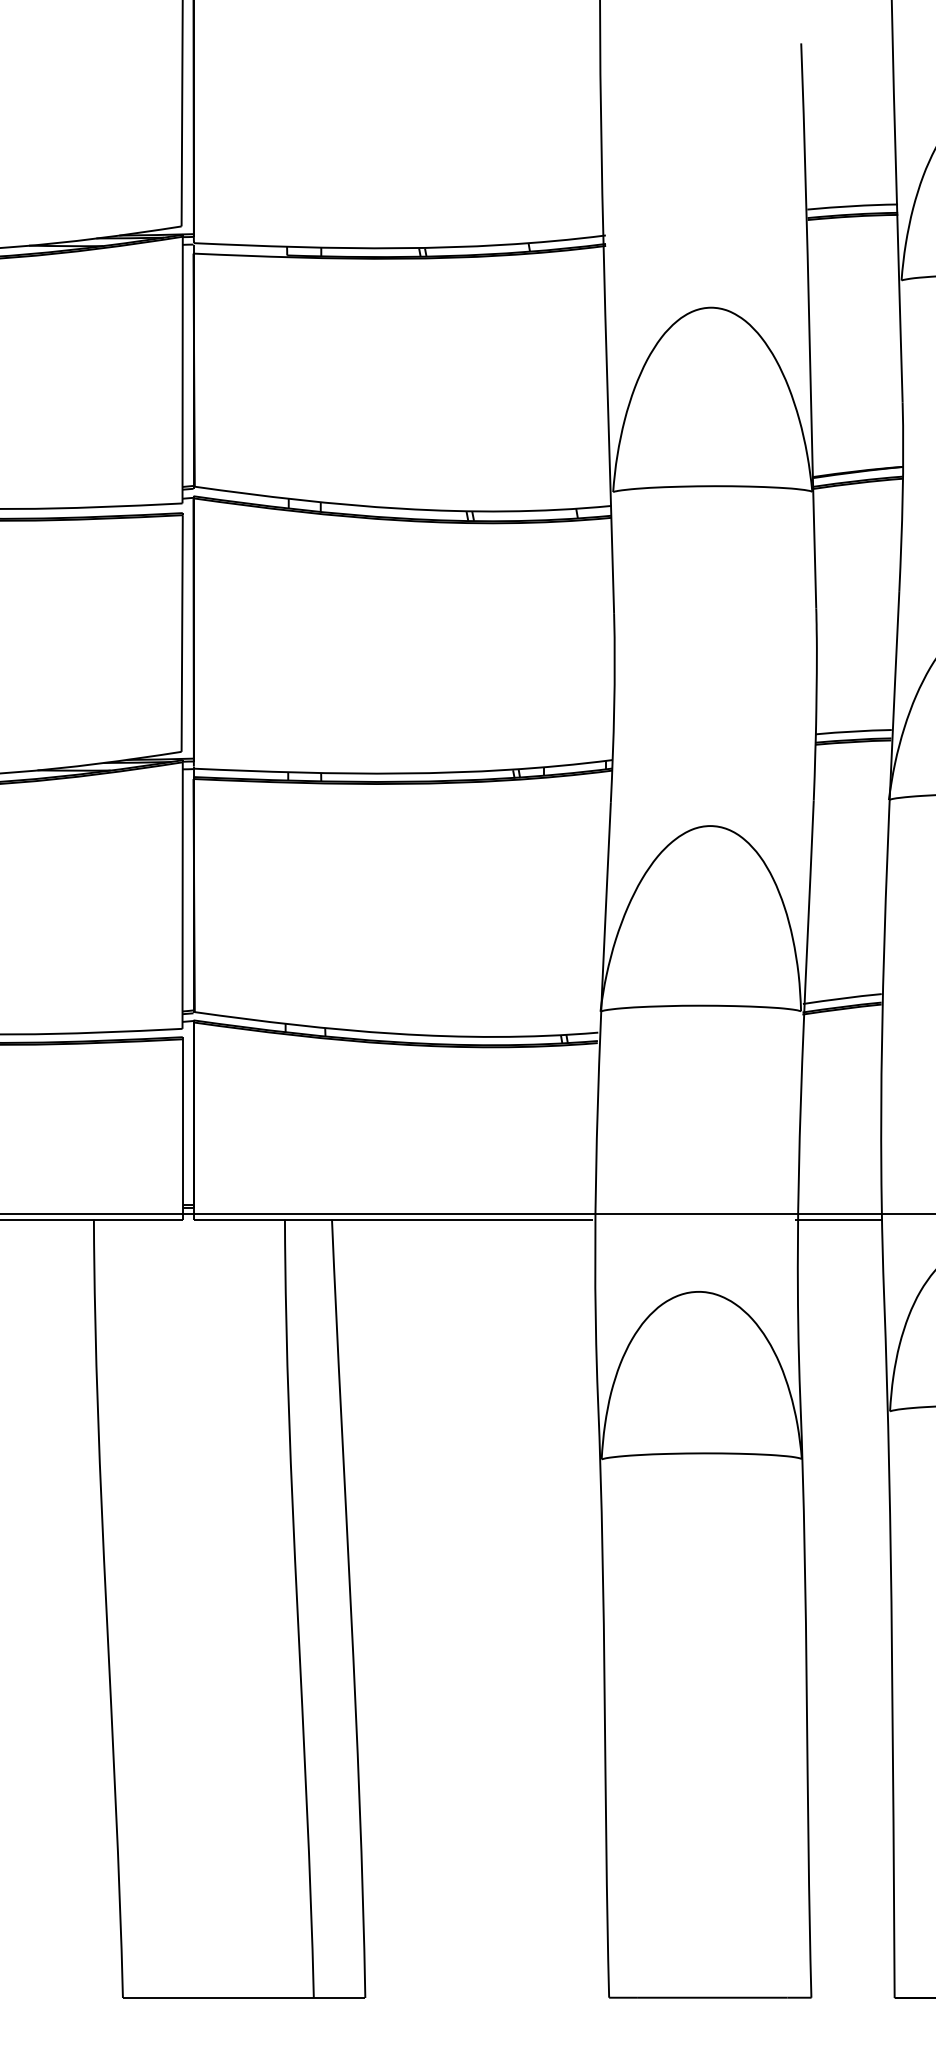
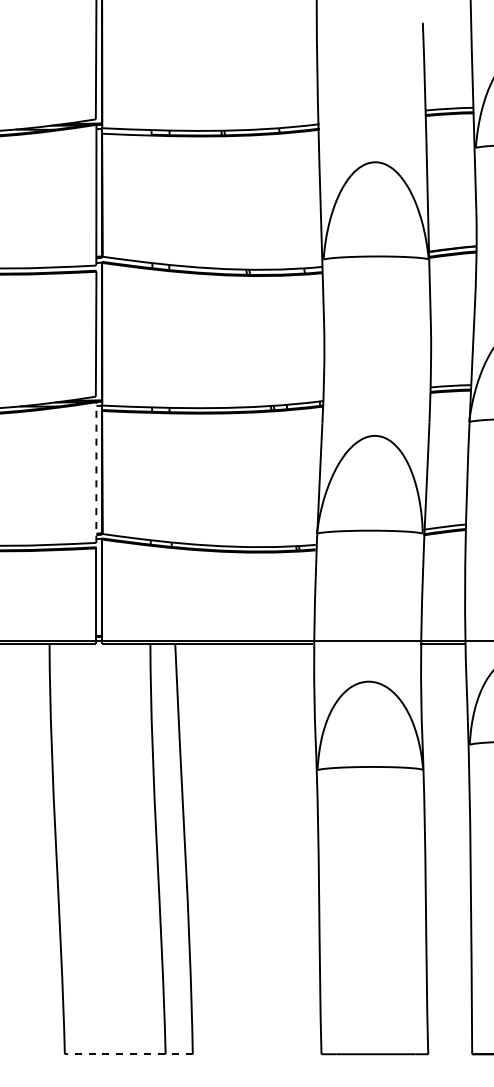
line: (182, 895) -> (96, 472), solid -> dashed
line: (243, 1998) -> (128, 1054), solid -> dashed

